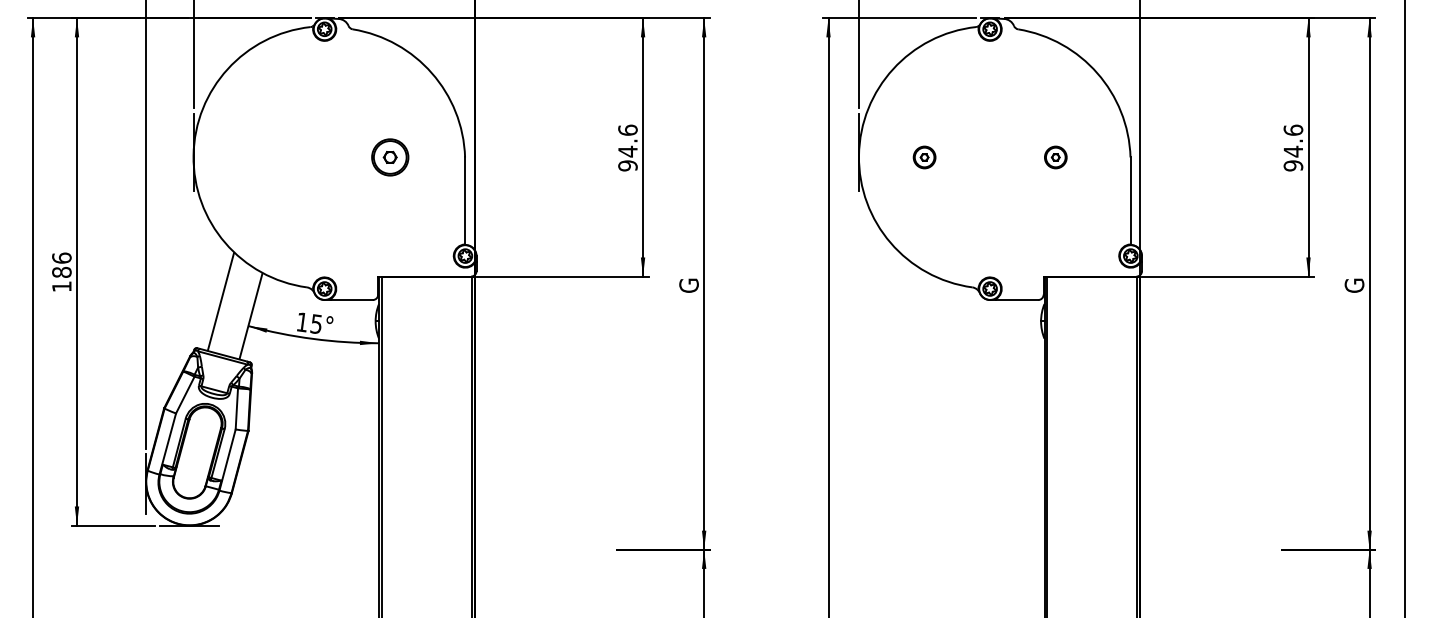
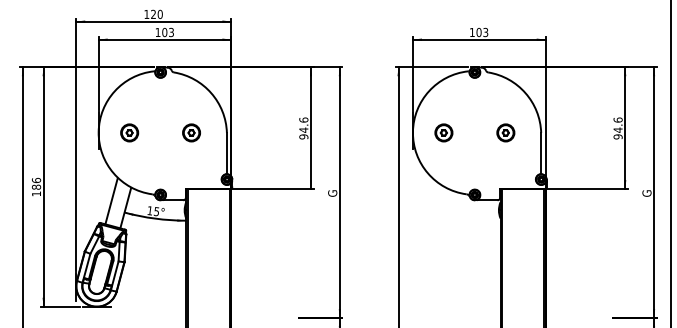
part: (258, 156) -> (129, 132), added
part: (923, 156) -> (443, 132), size x1.67
part: (1054, 156) -> (505, 132), size x1.67

